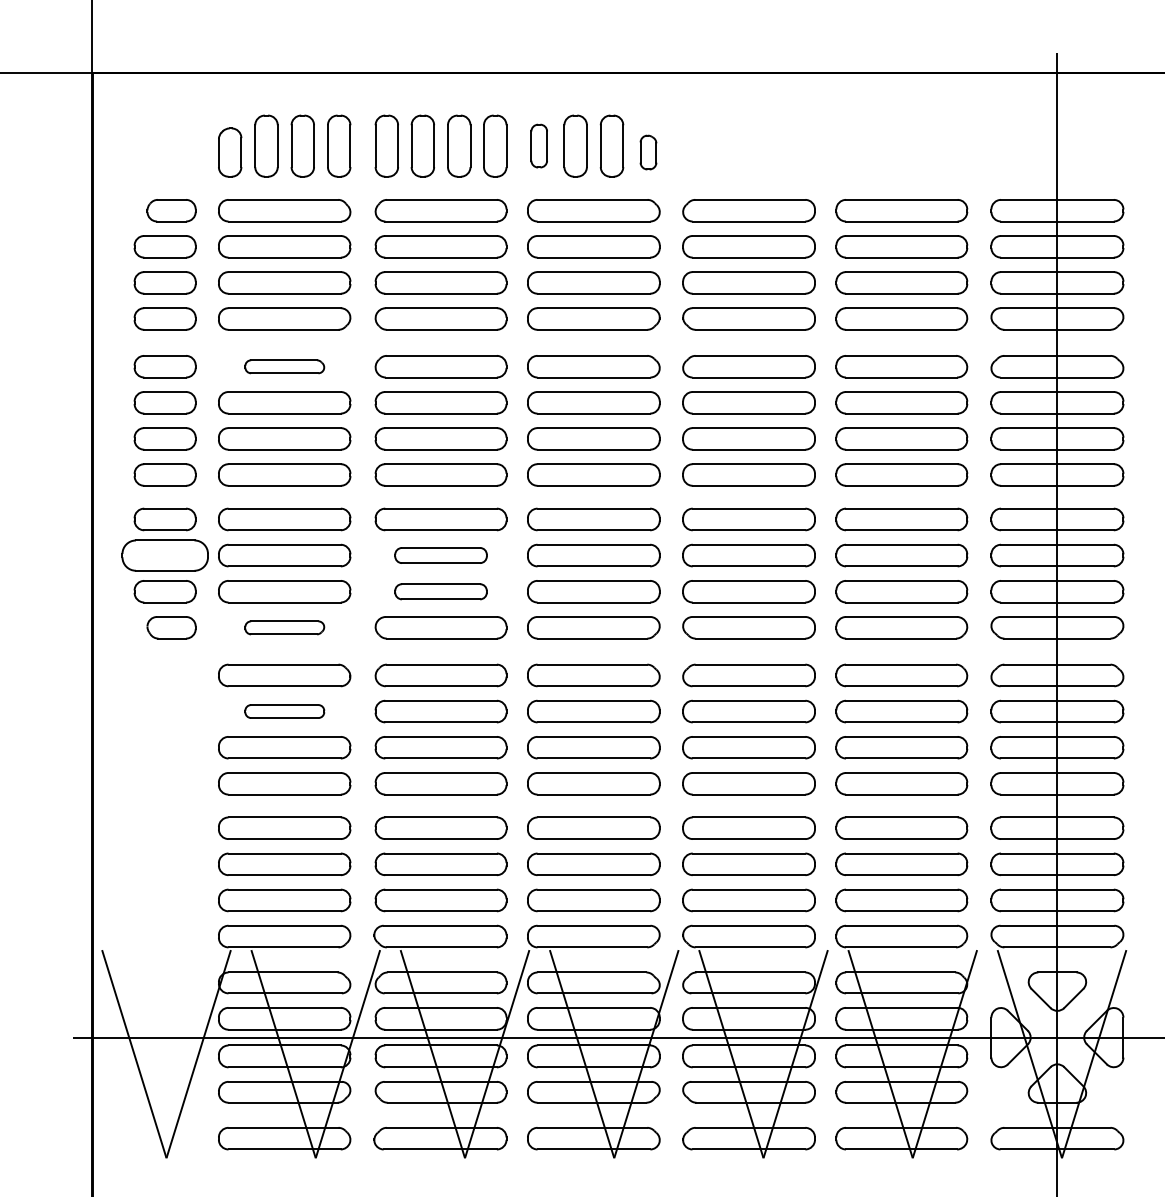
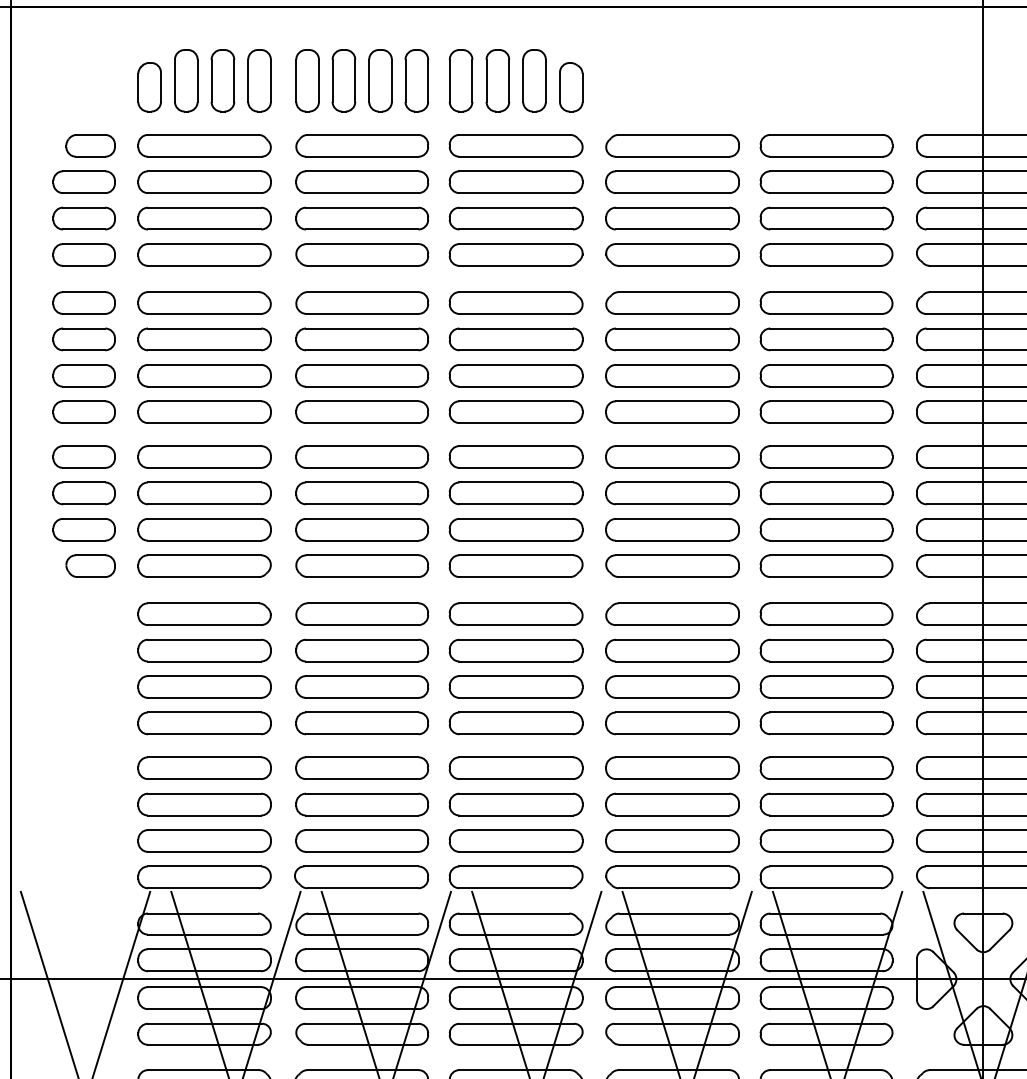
part: (539, 145) -> (461, 80), size x1.43
part: (648, 152) -> (571, 87), size x1.43
part: (284, 366) -> (204, 302), size x1.67
part: (164, 555) -> (83, 493), size x0.71
part: (440, 555) -> (361, 493), size x1.43
part: (440, 591) -> (361, 529), size x1.43
part: (284, 627) -> (204, 565), size x1.67
part: (284, 711) -> (204, 650), size x1.67

